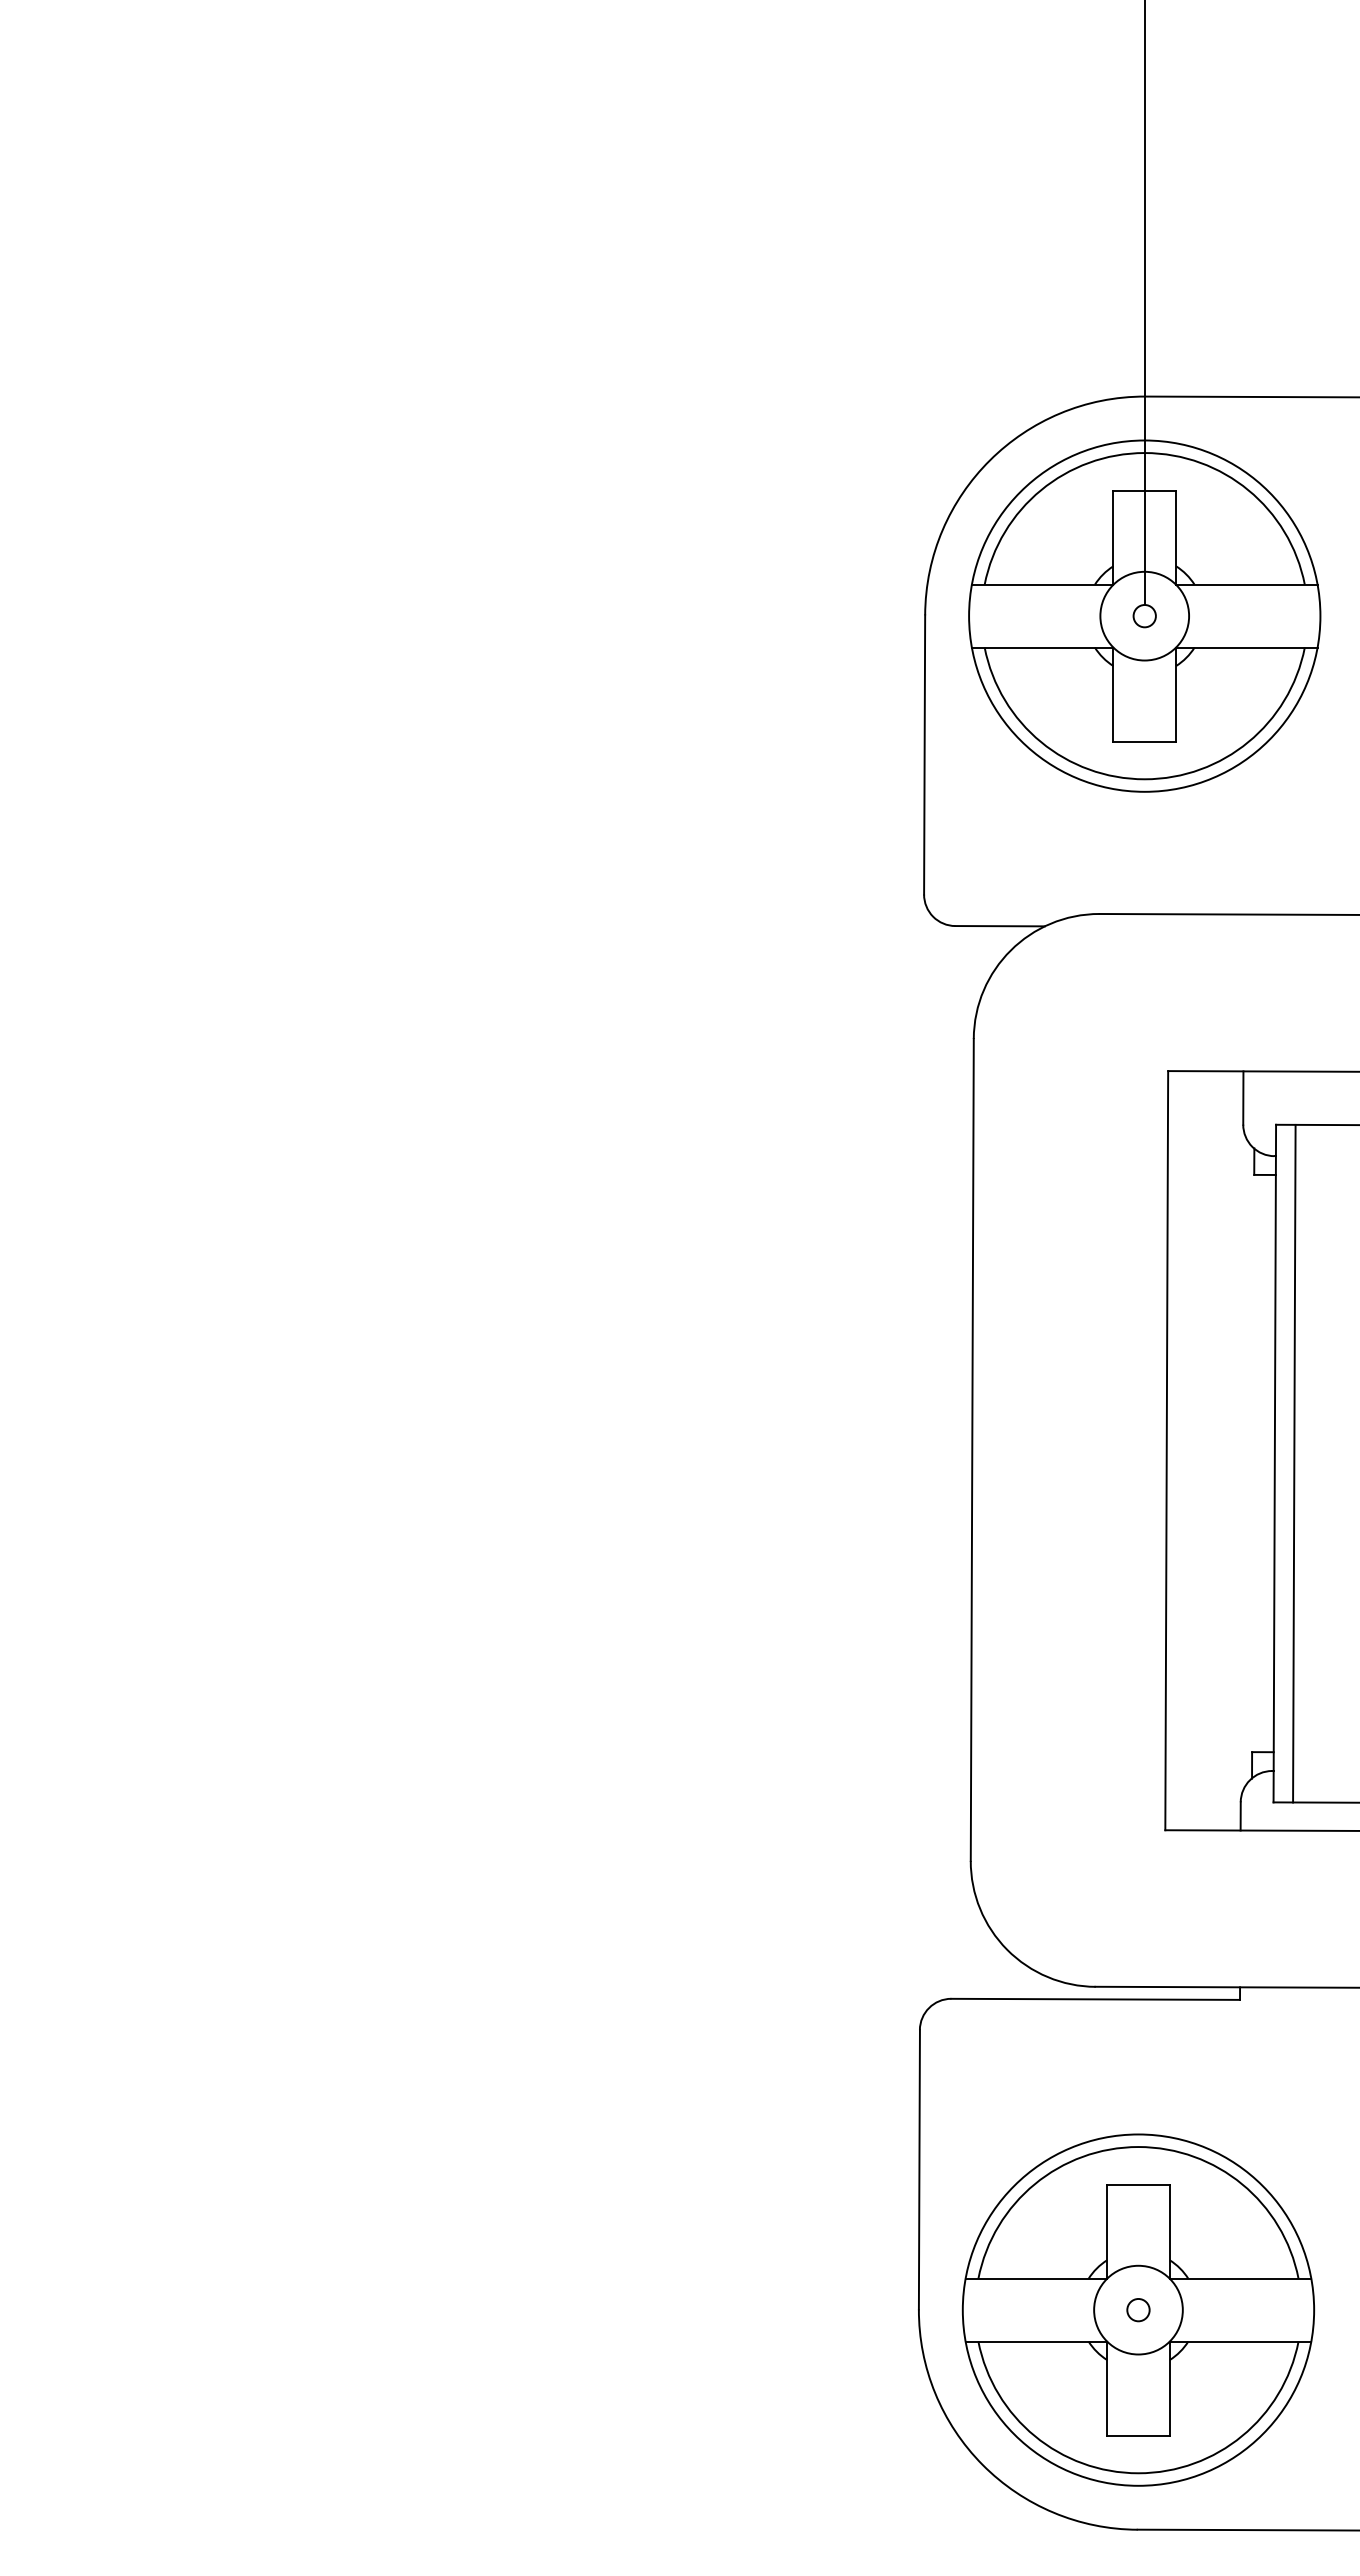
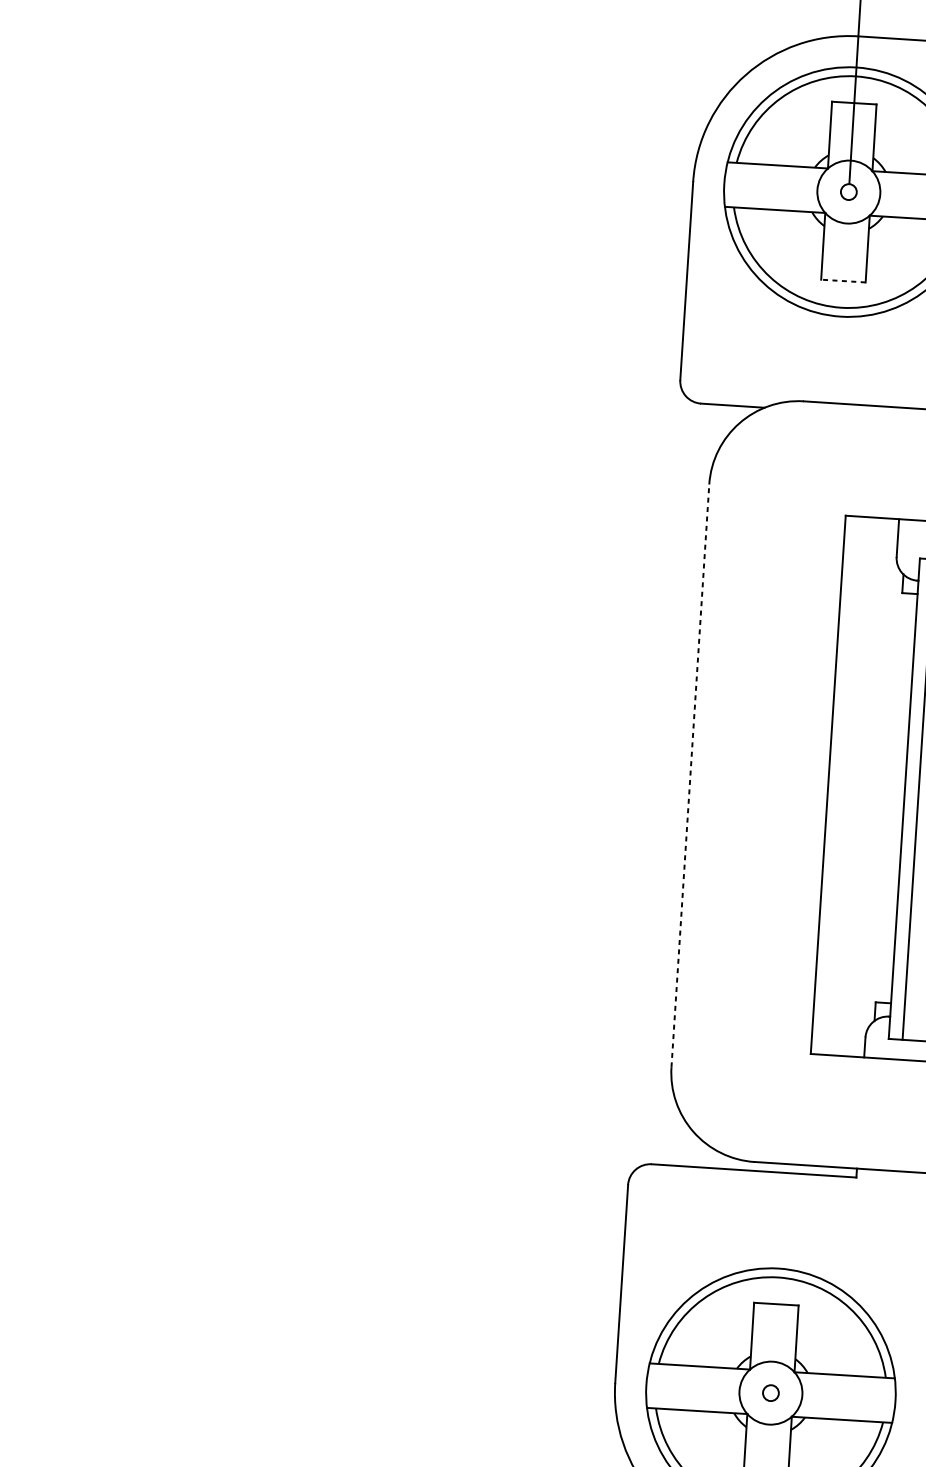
line: (1144, 741) -> (843, 280), solid -> dashed
line: (972, 1449) -> (690, 775), solid -> dashed

